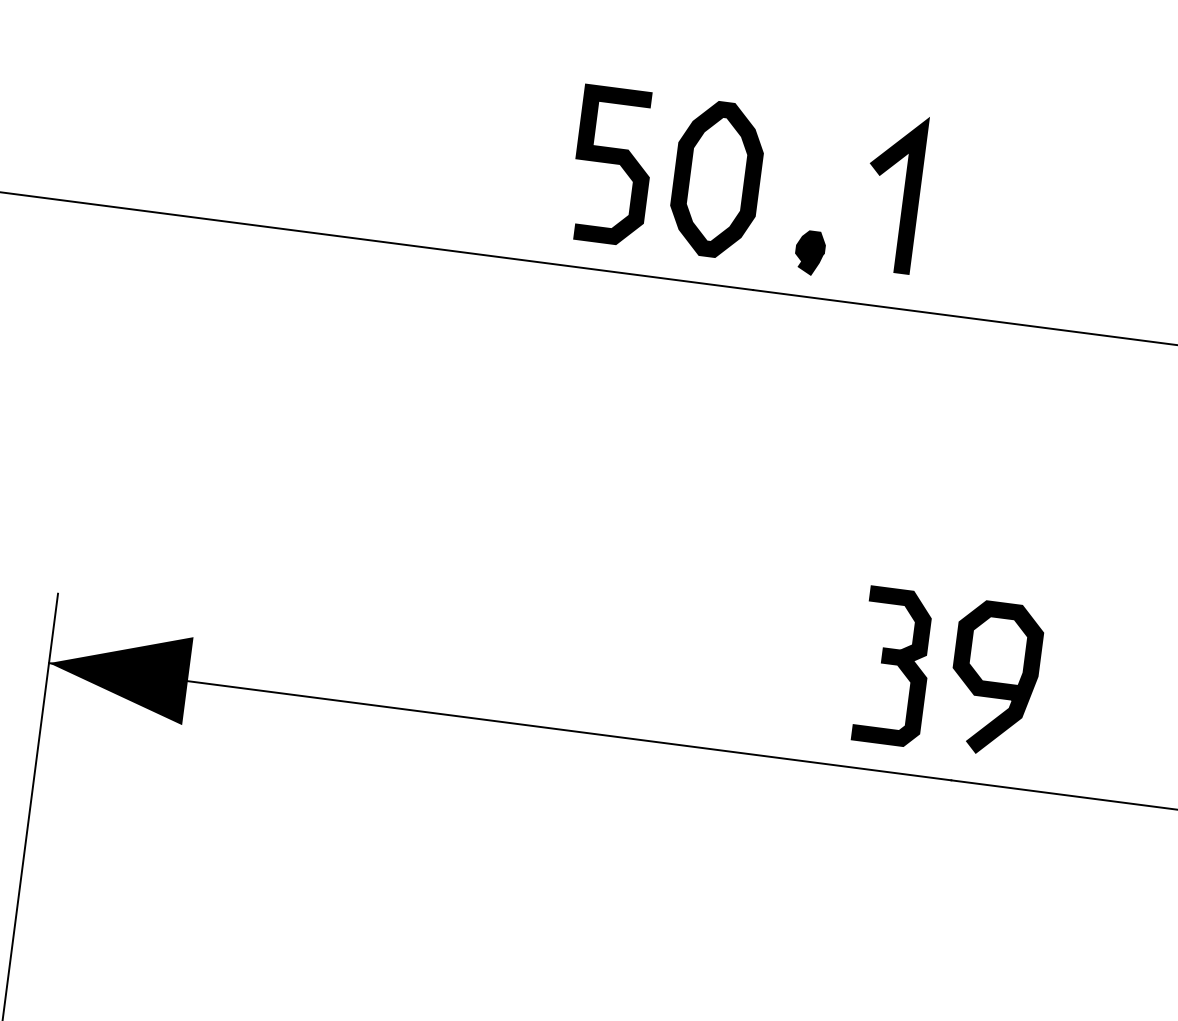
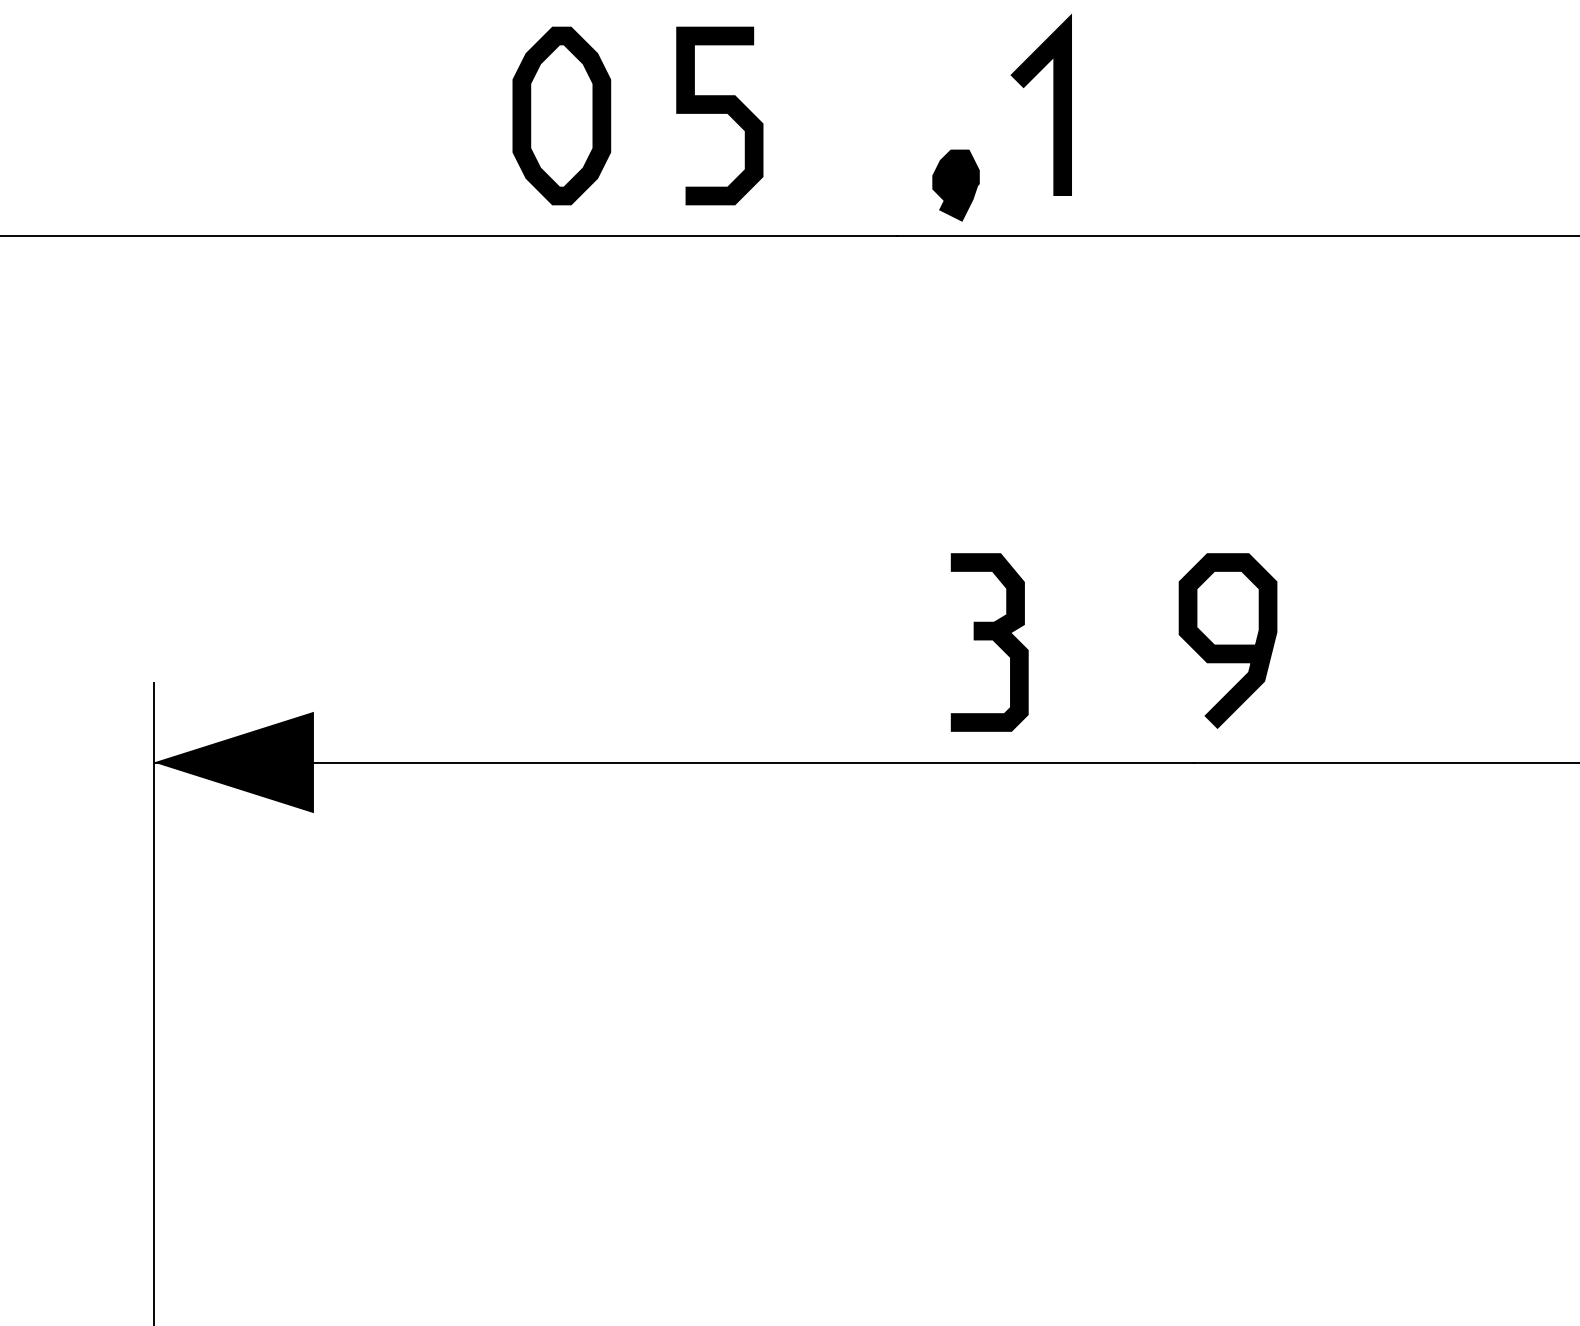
part: (716, 178) -> (561, 115), moved
part: (809, 252) -> (955, 185), size x1.4
part: (894, 667) -> (989, 642), moved

